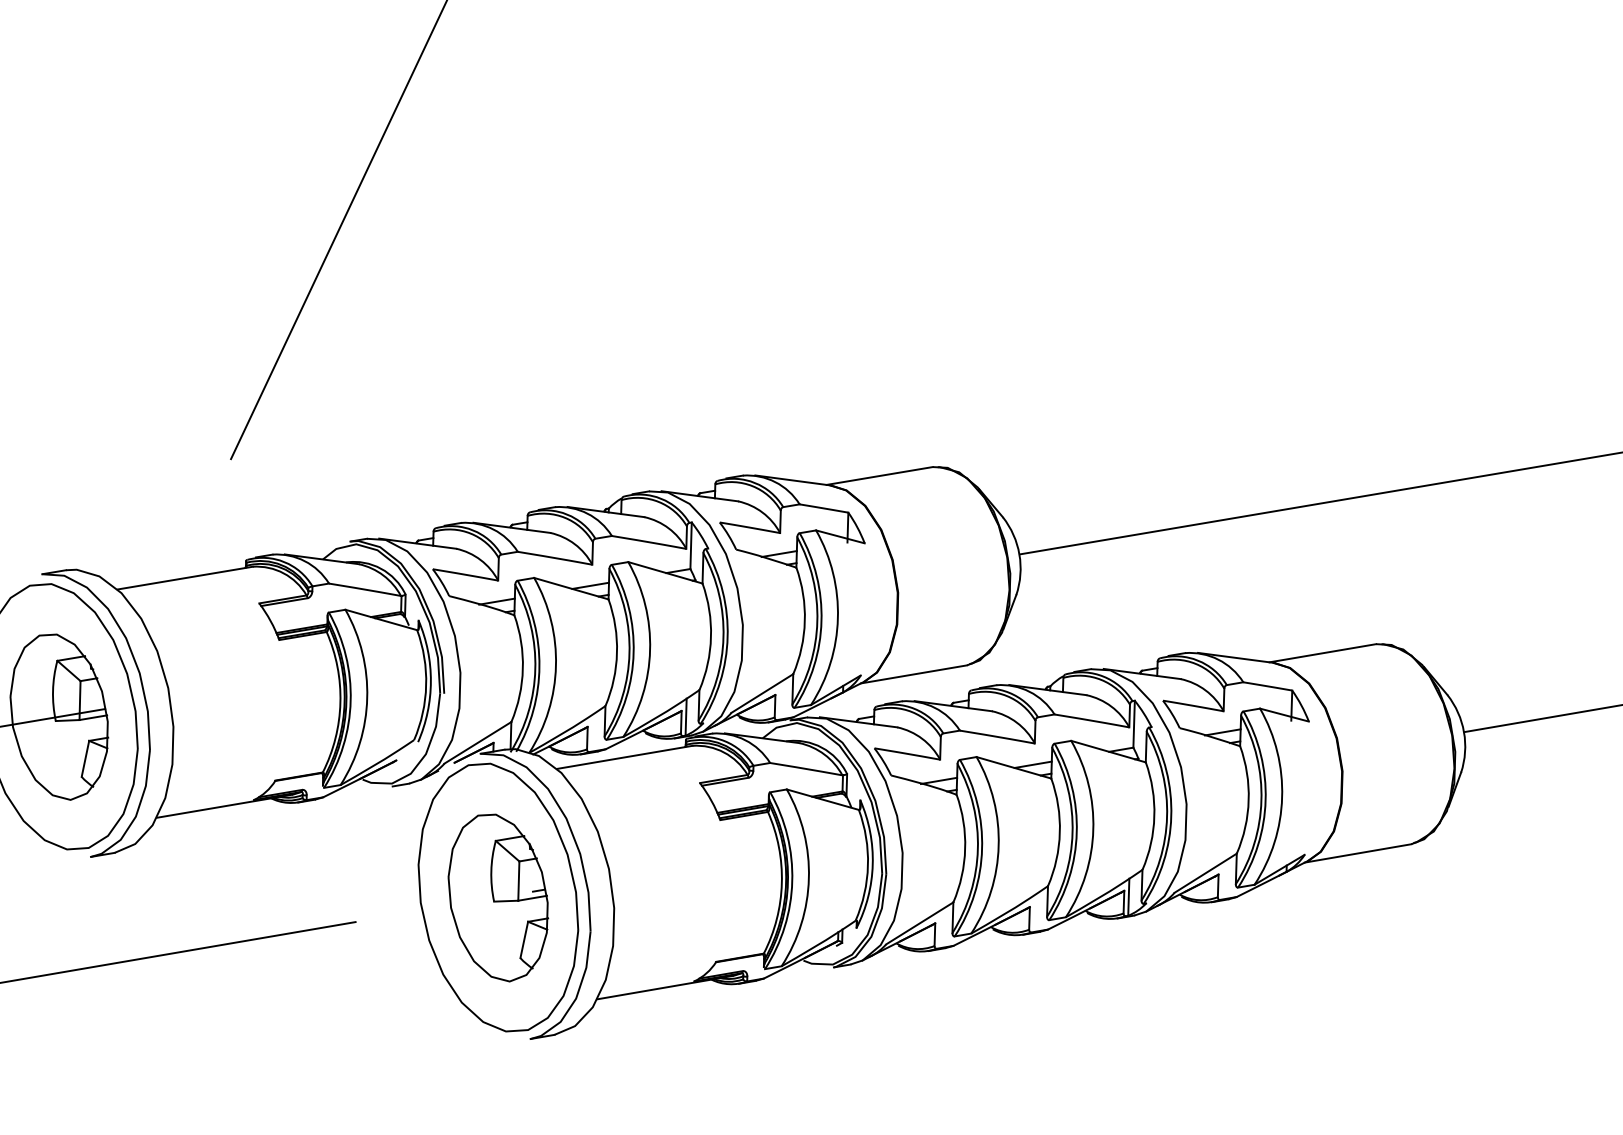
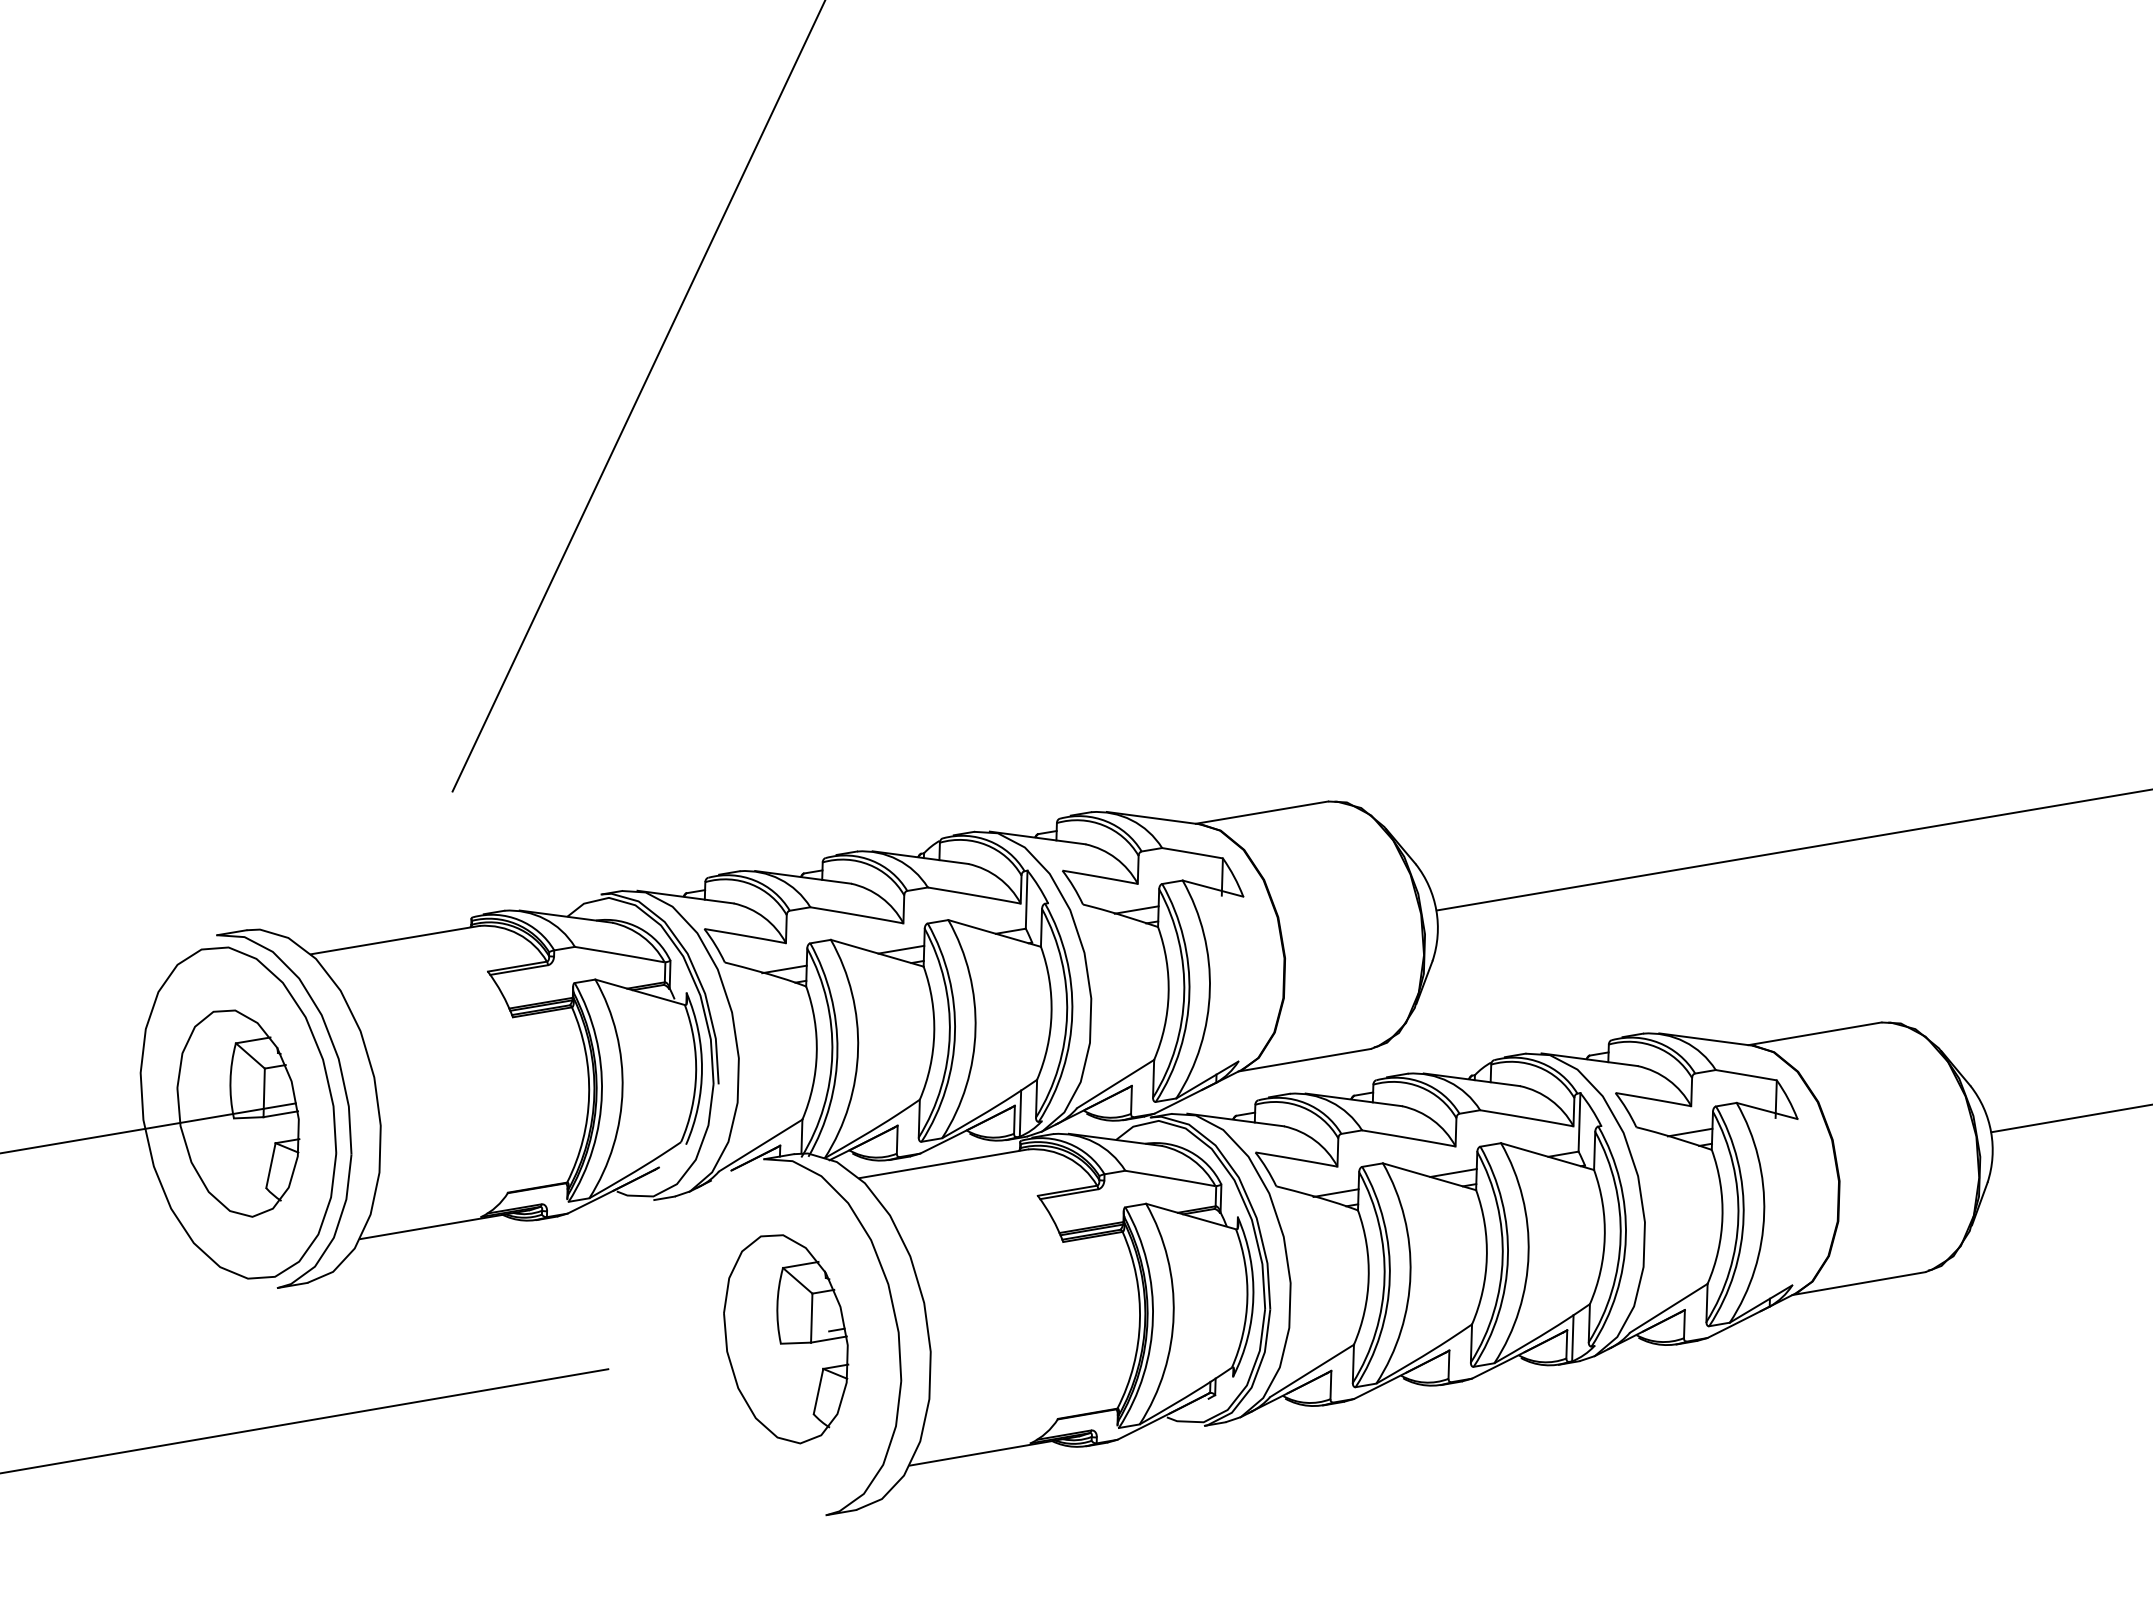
part: (497, 897) -> (785, 1338), removed

